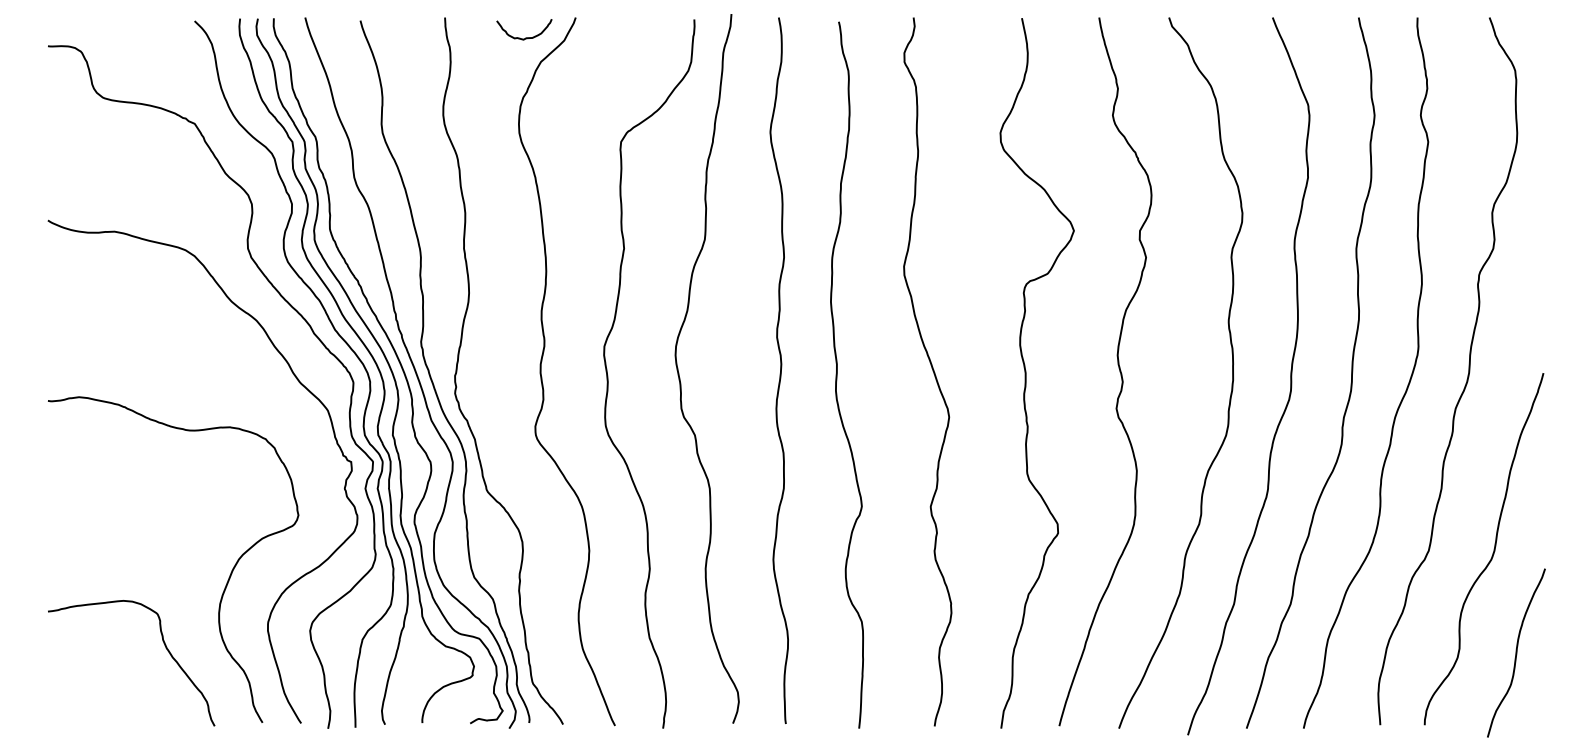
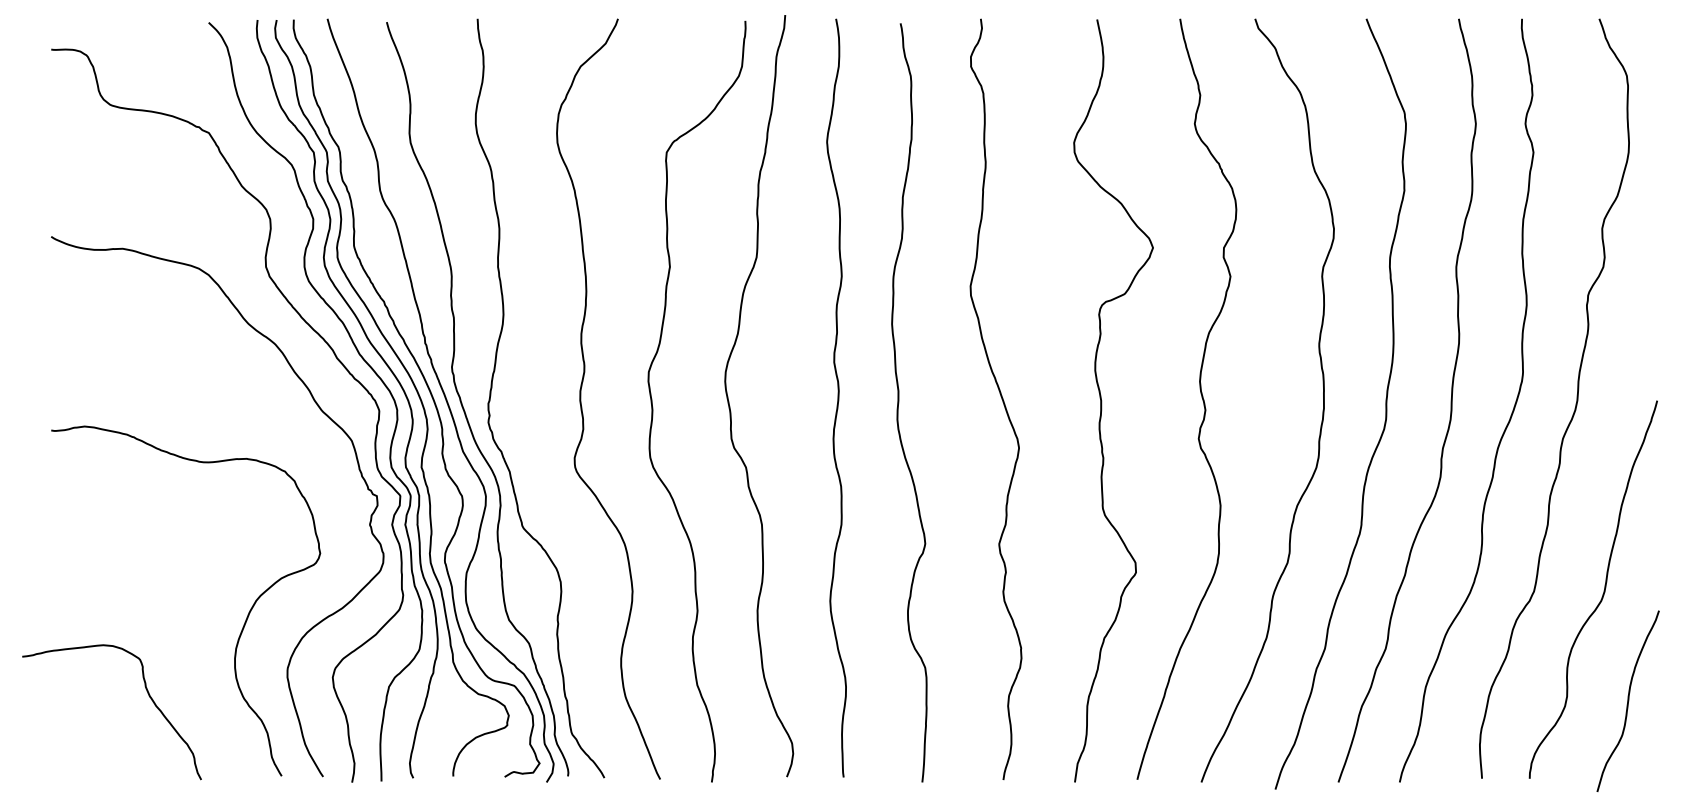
curve: (524, 37) -> (563, 40), removed
curve: (164, 645) -> (147, 693), moved

